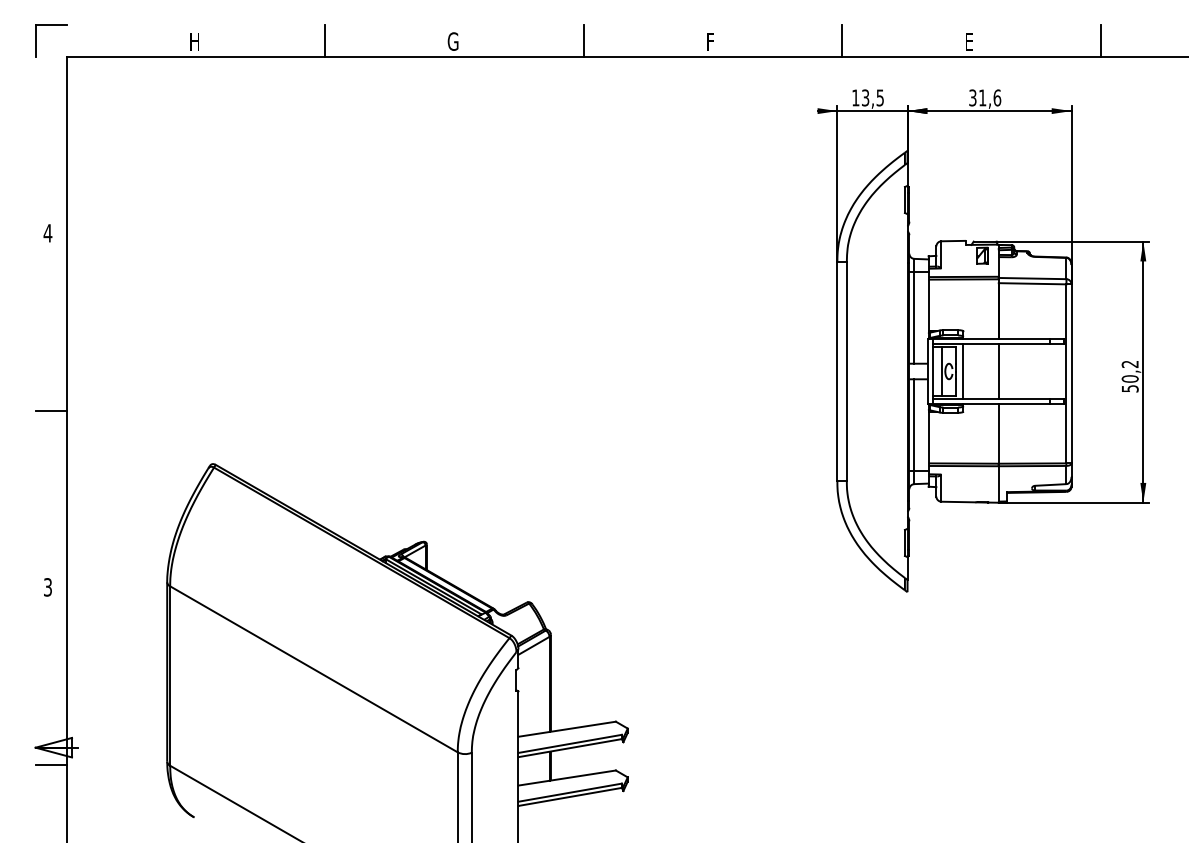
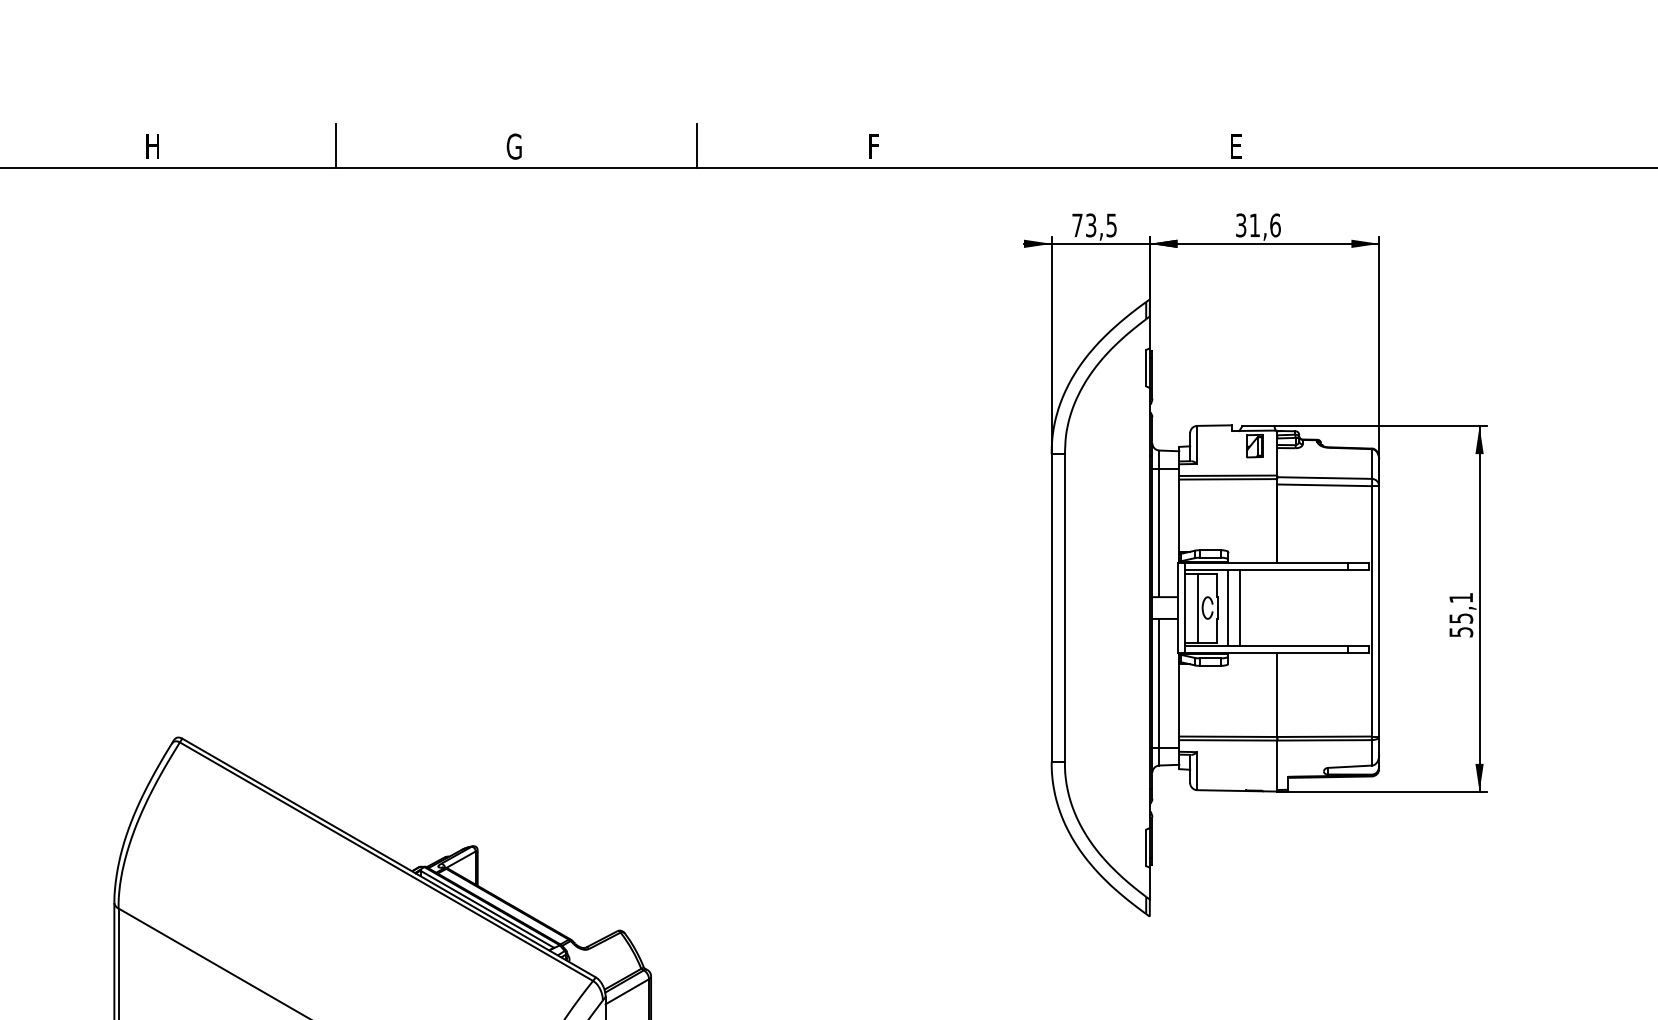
line: (842, 40) -> (1058, 145), removed
line: (1100, 40) -> (1419, 145), removed
text: (855, 97) -> (1077, 224), 13,5 -> 73,5
line: (998, 371) -> (1239, 608), moved
text: (1129, 371) -> (1460, 608), 50,2 -> 55,1

